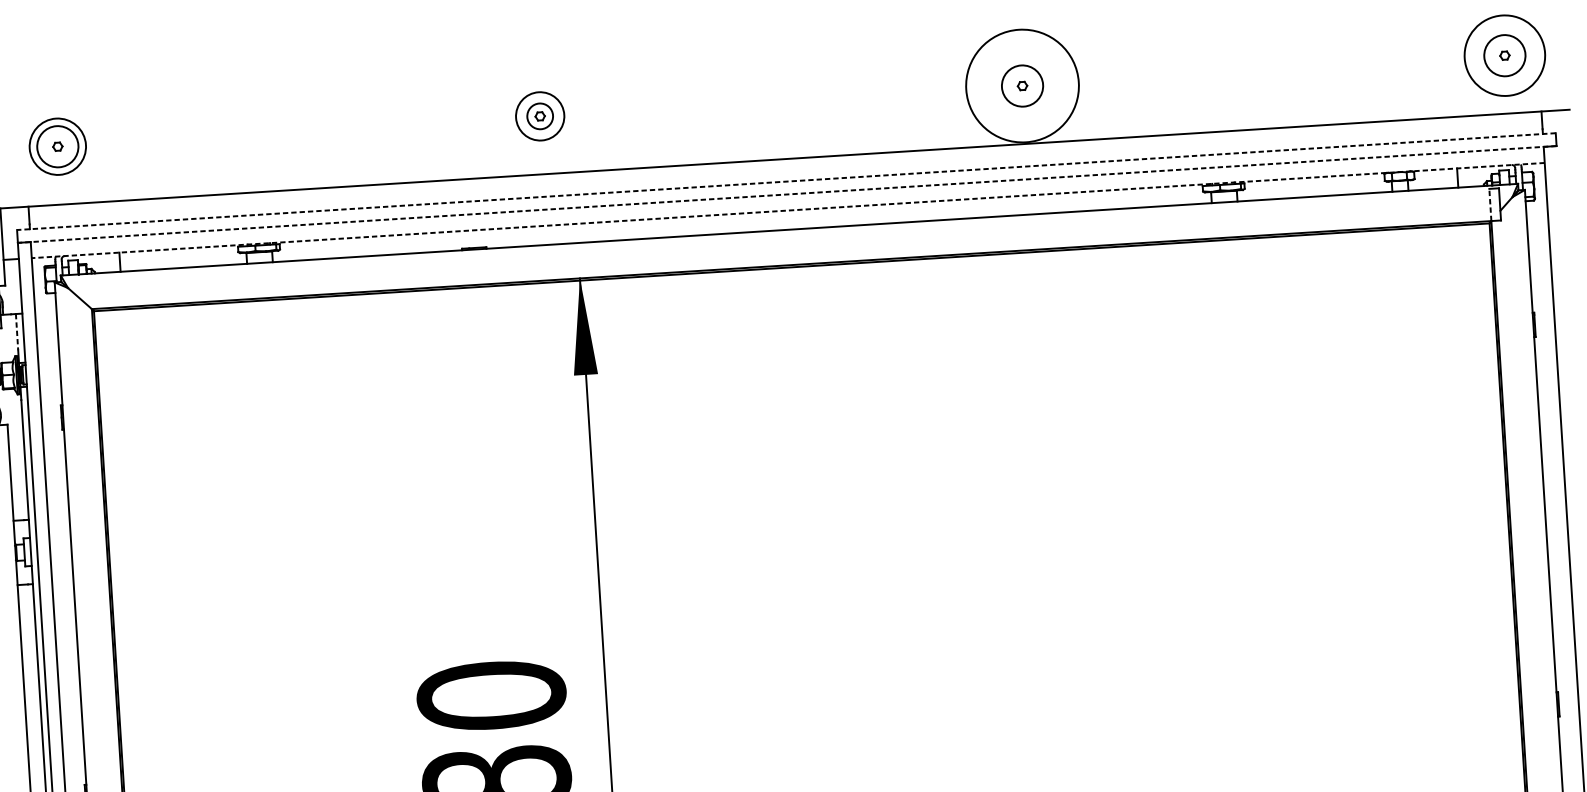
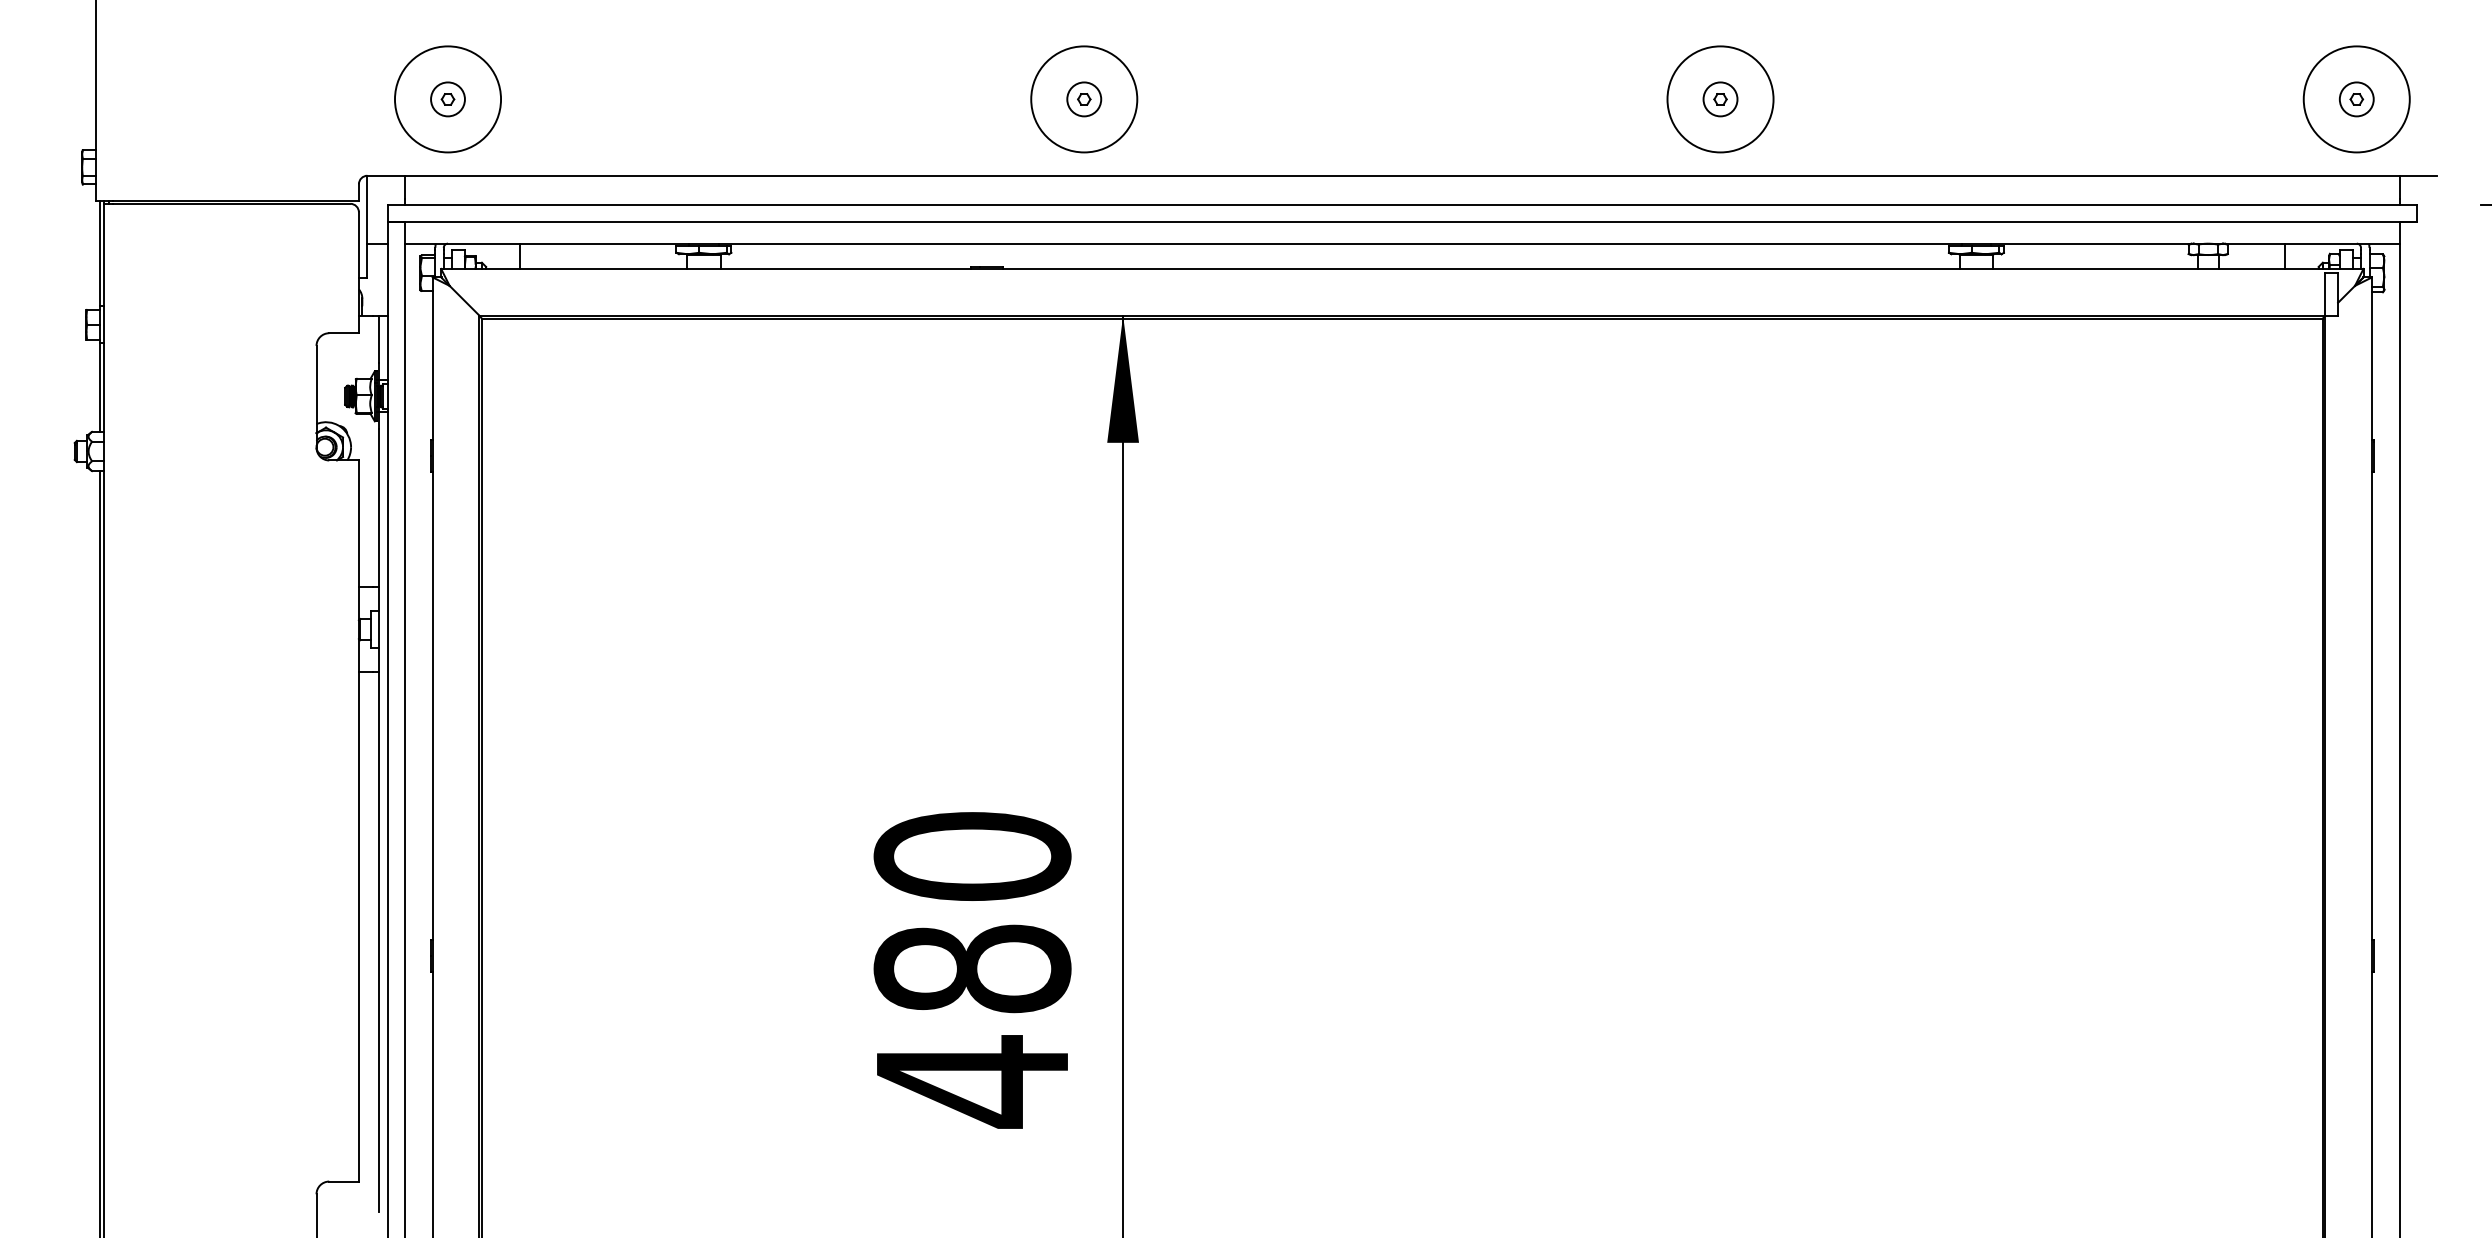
circle: (1504, 55) -> (2356, 99), size x0.62
circle: (1022, 86) -> (1720, 99), size x0.62
circle: (1022, 86) -> (1720, 99), size x0.71
circle: (540, 116) -> (1084, 99), size x1.67
circle: (57, 146) -> (447, 99), size x0.62
circle: (57, 146) -> (447, 99), size x1.43
line: (786, 181) -> (1402, 205), dashed -> solid
line: (787, 194) -> (1402, 222), dashed -> solid
line: (1490, 204) -> (2325, 293), dashed -> solid
line: (788, 210) -> (1402, 243), dashed -> solid
line: (17, 332) -> (379, 339), dashed -> solid

